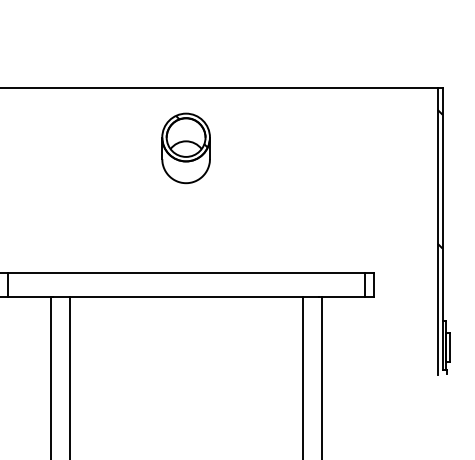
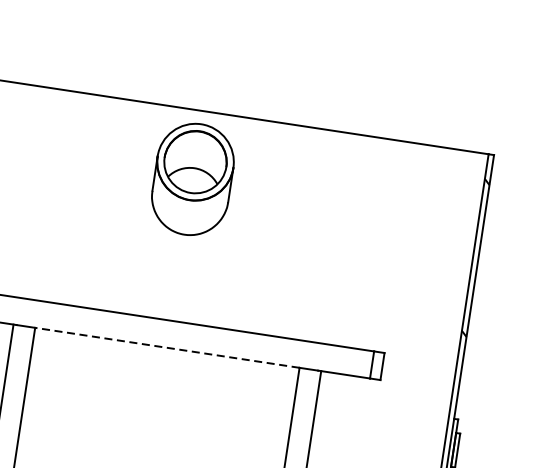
part: (185, 148) -> (192, 179), size x1.4
line: (186, 296) -> (167, 347), solid -> dashed

